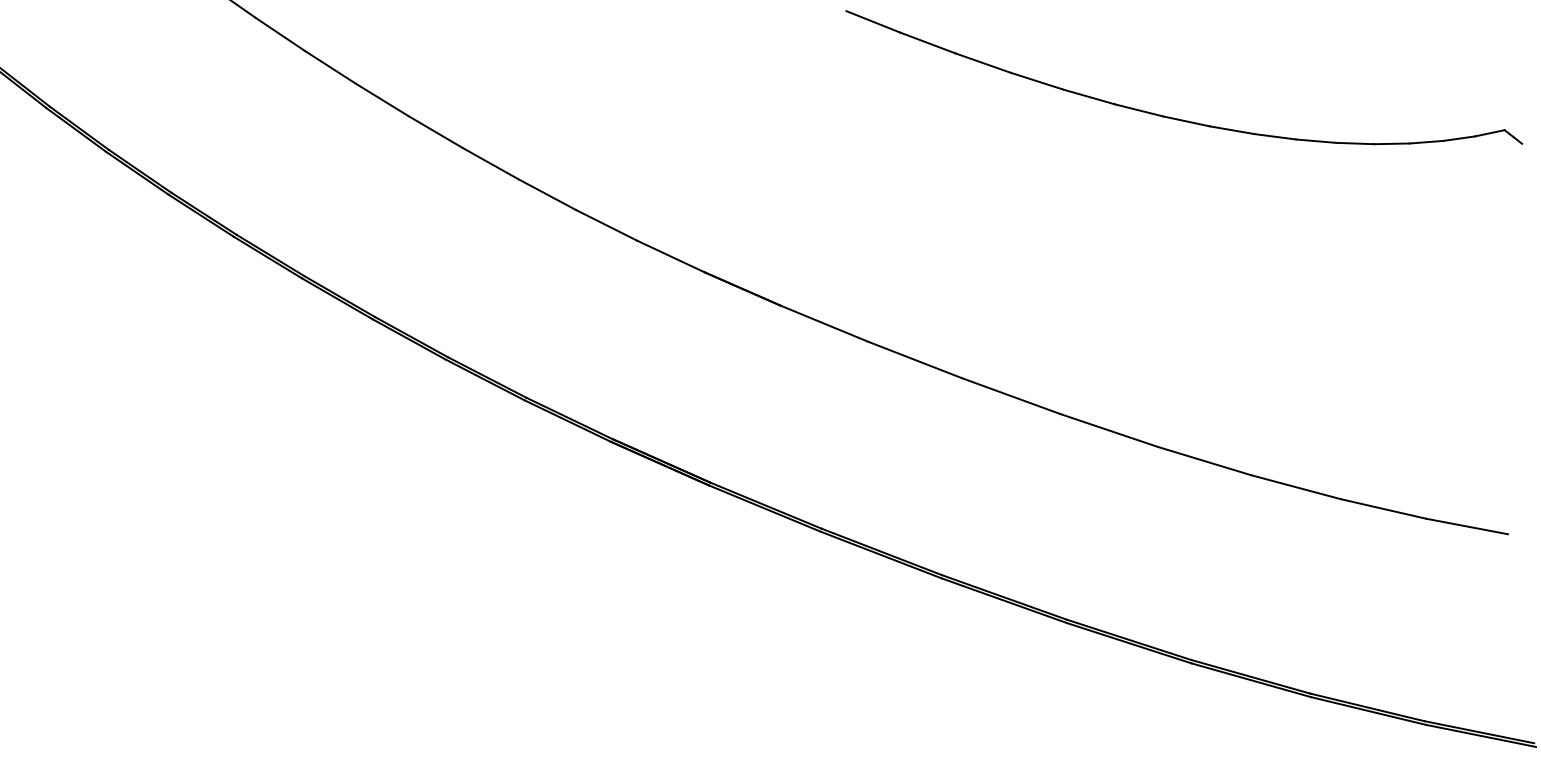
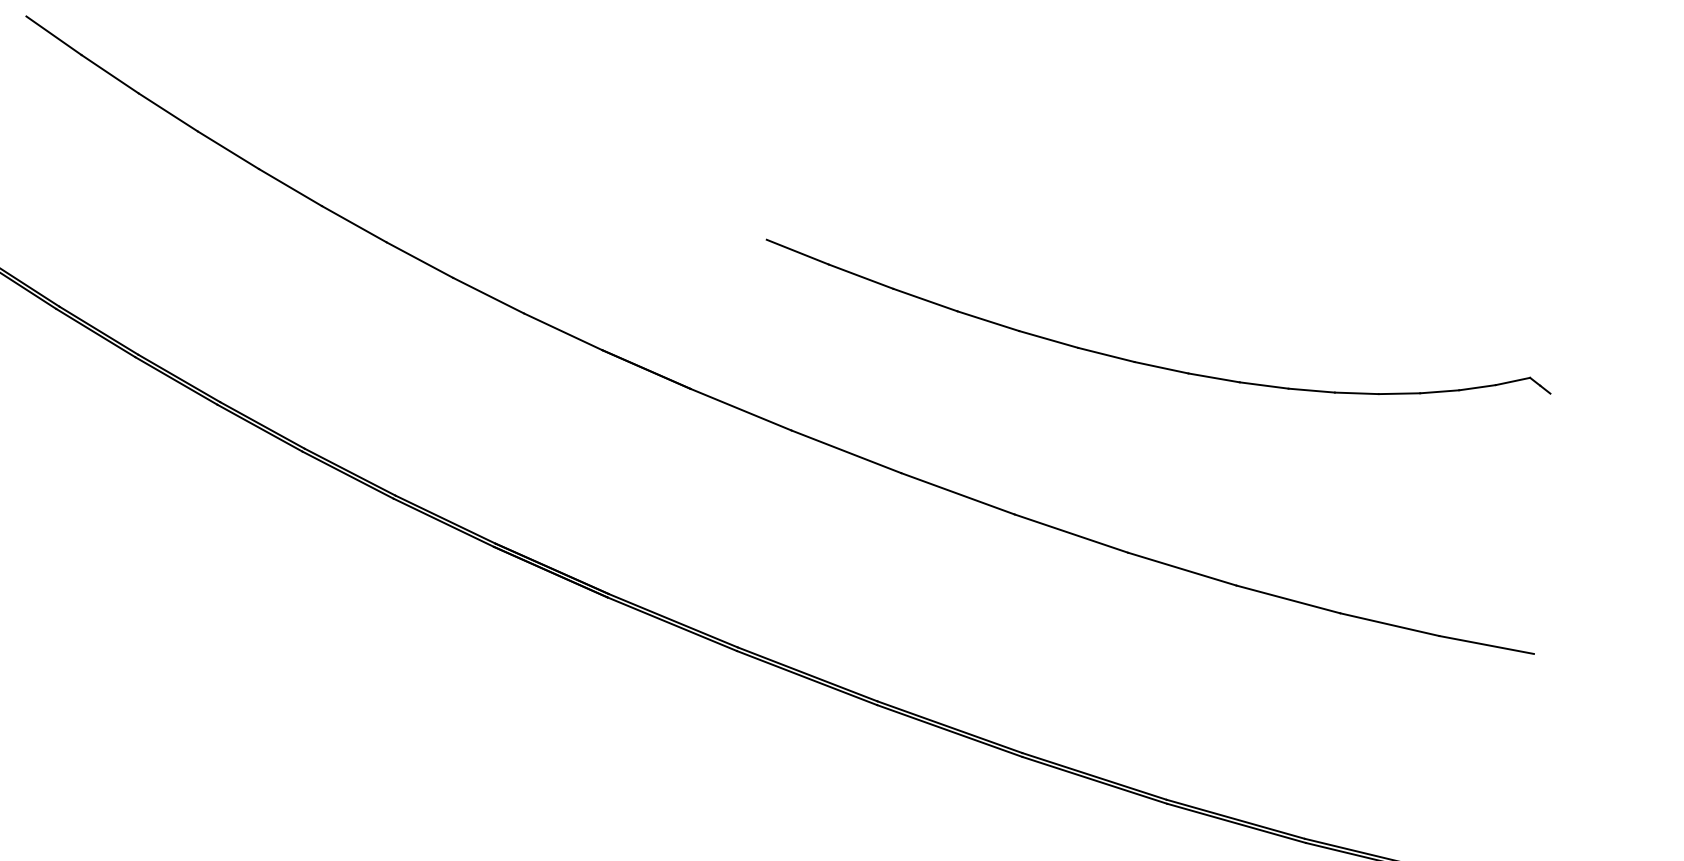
part: (1174, 117) -> (1147, 363), moved

